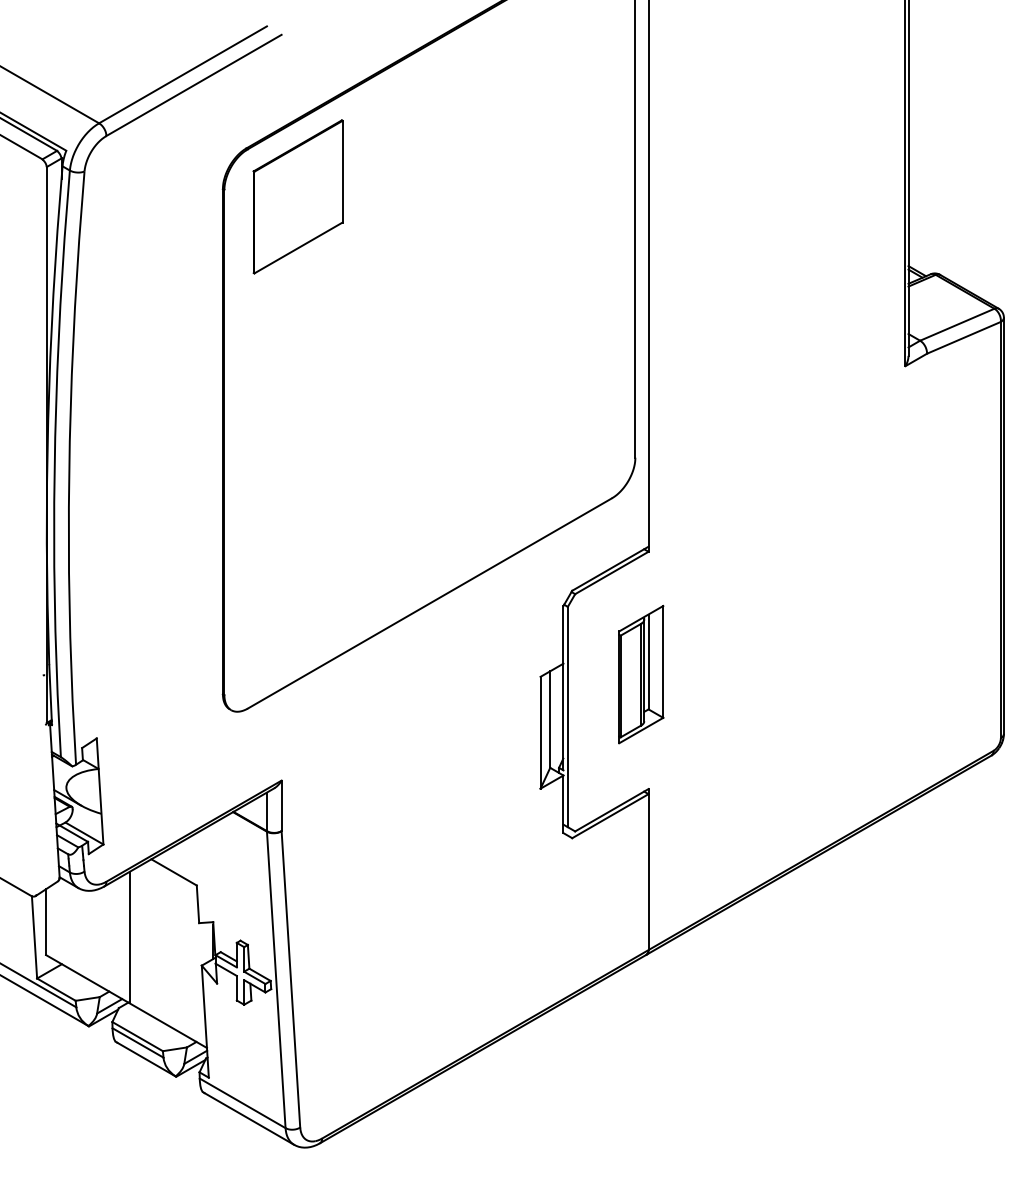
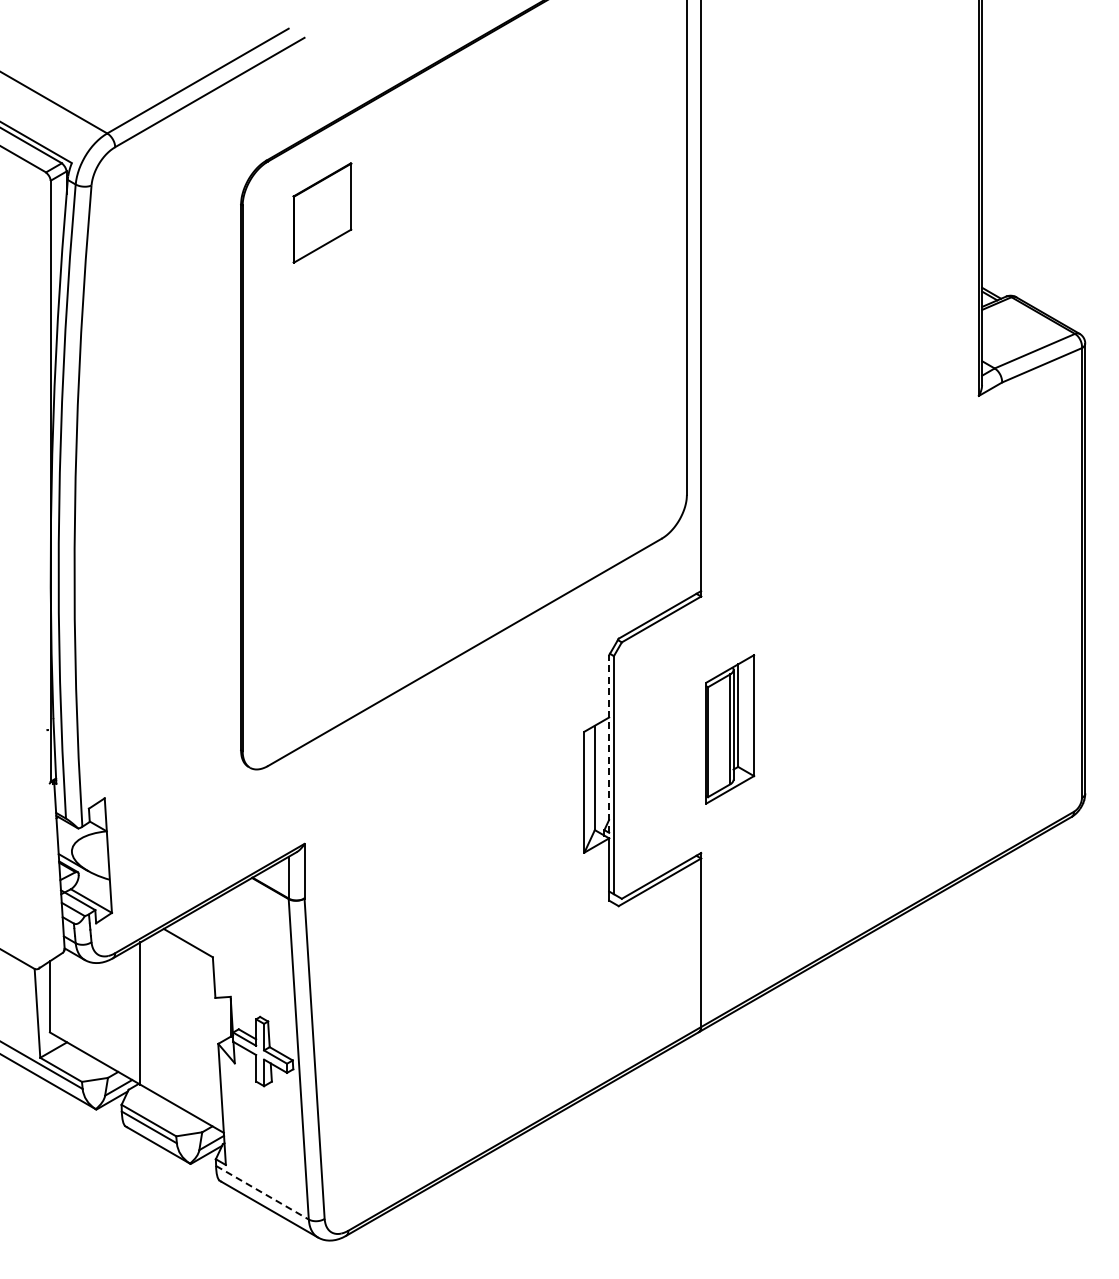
part: (298, 196) -> (322, 212), size x0.6
part: (641, 674) -> (730, 729), moved
line: (563, 688) -> (609, 744), solid -> dashed
line: (242, 1103) -> (262, 1192), solid -> dashed

